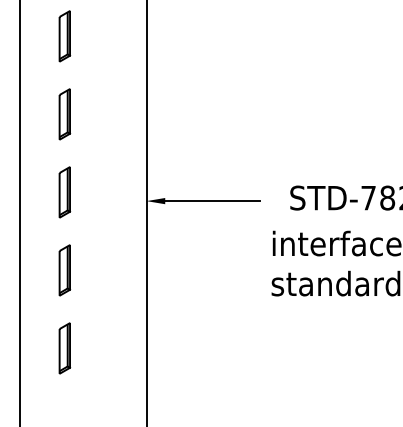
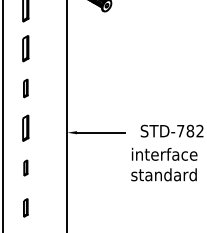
part: (64, 114) -> (25, 88), size x0.7
part: (64, 269) -> (25, 167), size x0.6
part: (64, 347) -> (25, 207), size x0.7

